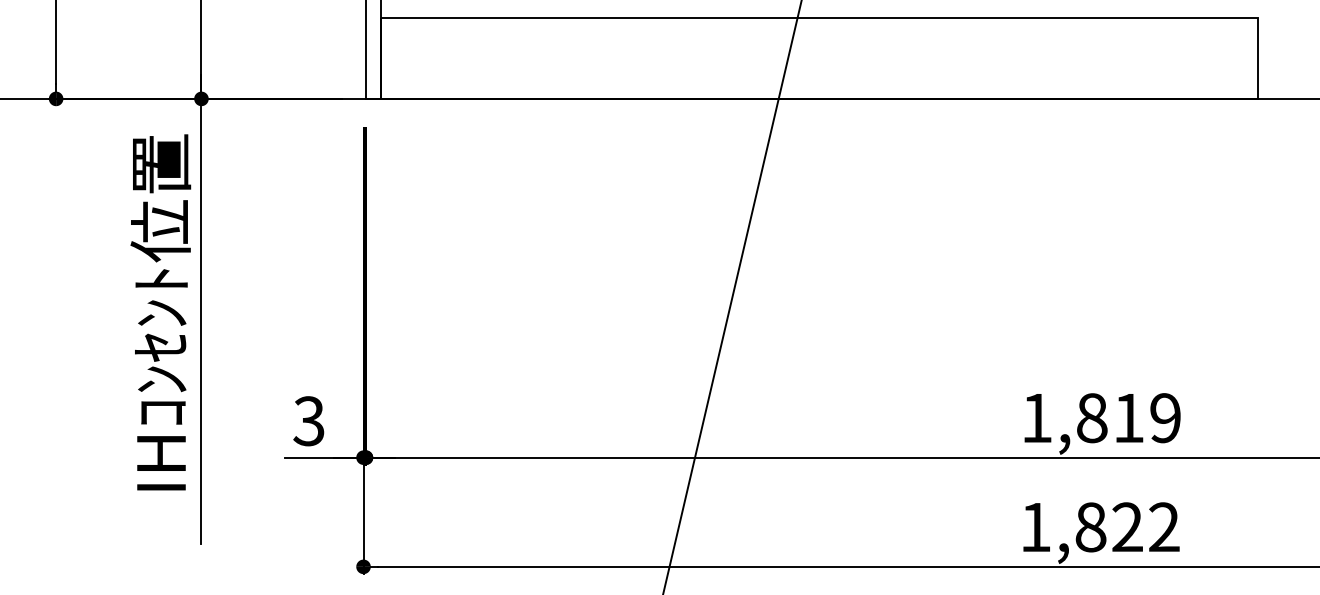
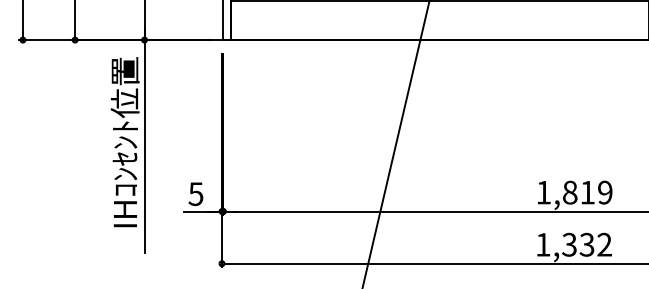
text: (308, 419) -> (195, 193), 3 -> 5
text: (1109, 526) -> (578, 244), 1,822 -> 1,332

